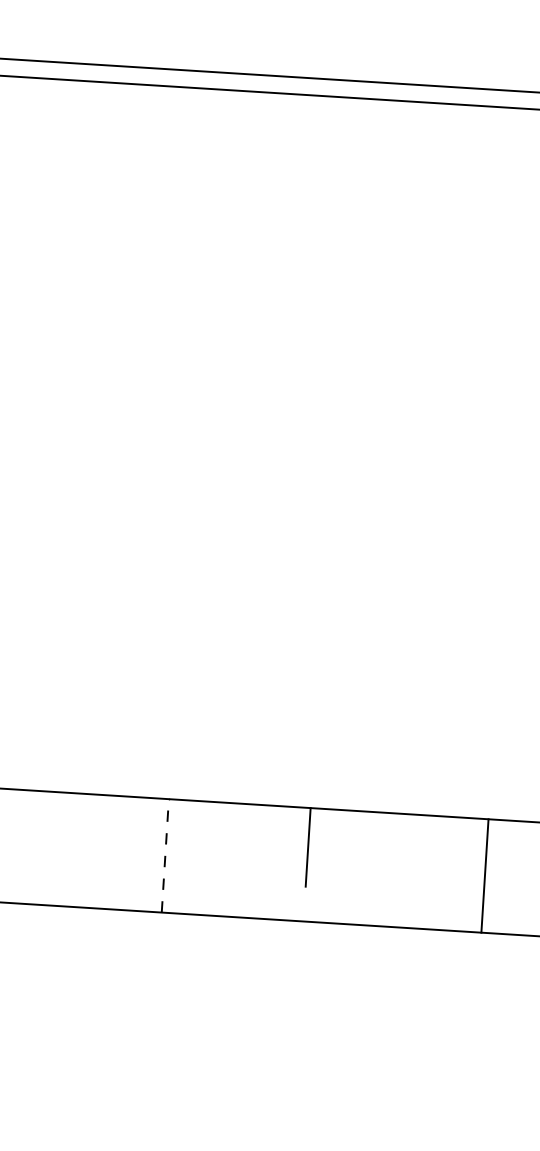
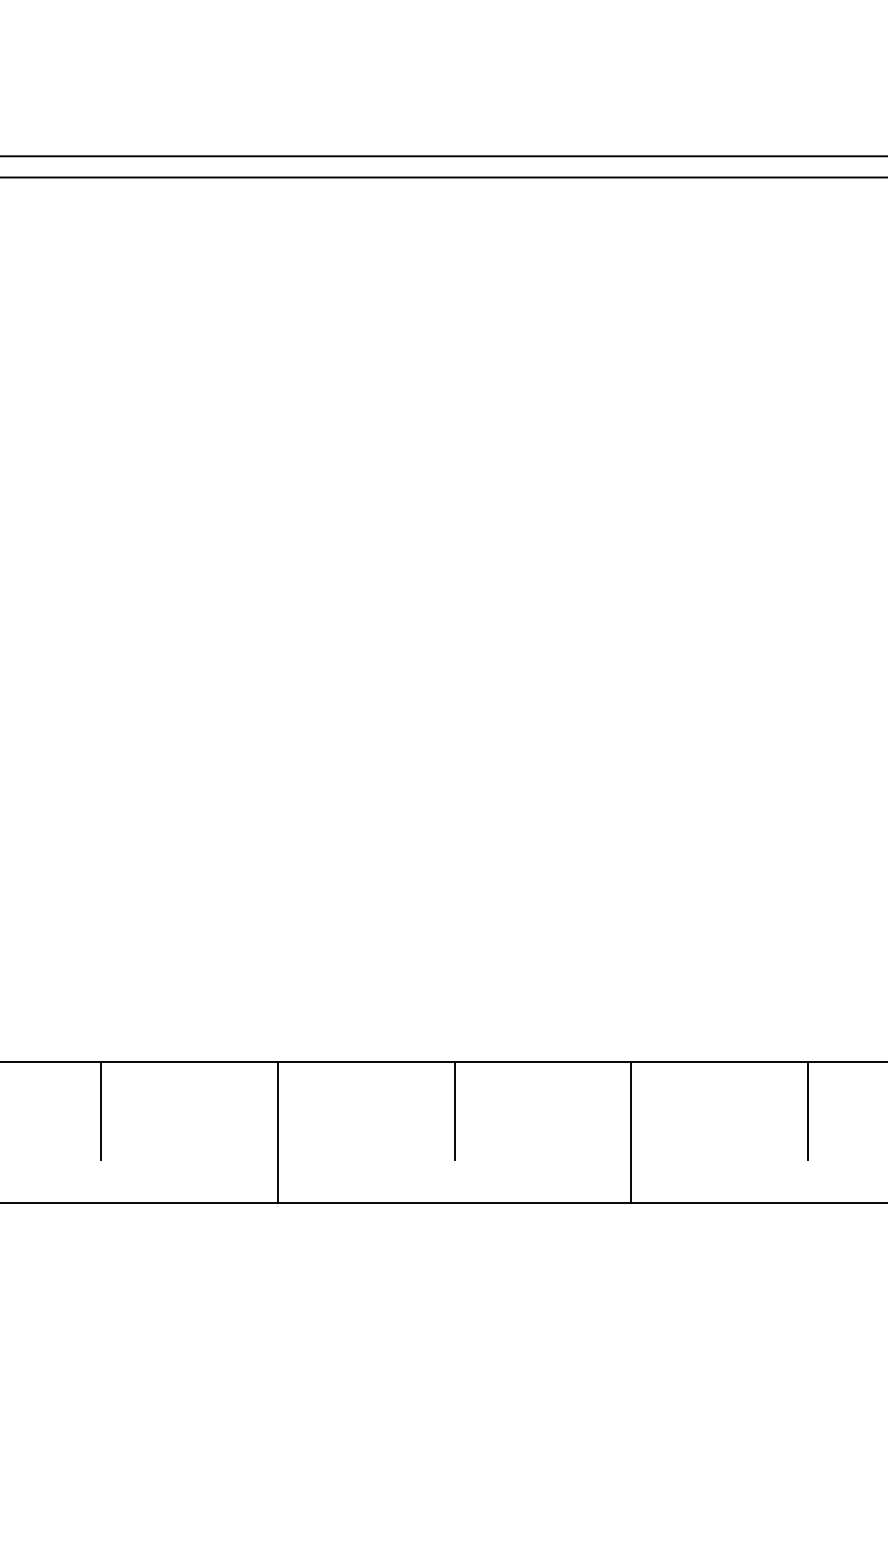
line: (24, 829) -> (101, 1110), added
line: (164, 855) -> (277, 1132), dashed -> solid
line: (485, 876) -> (631, 1132), moved

